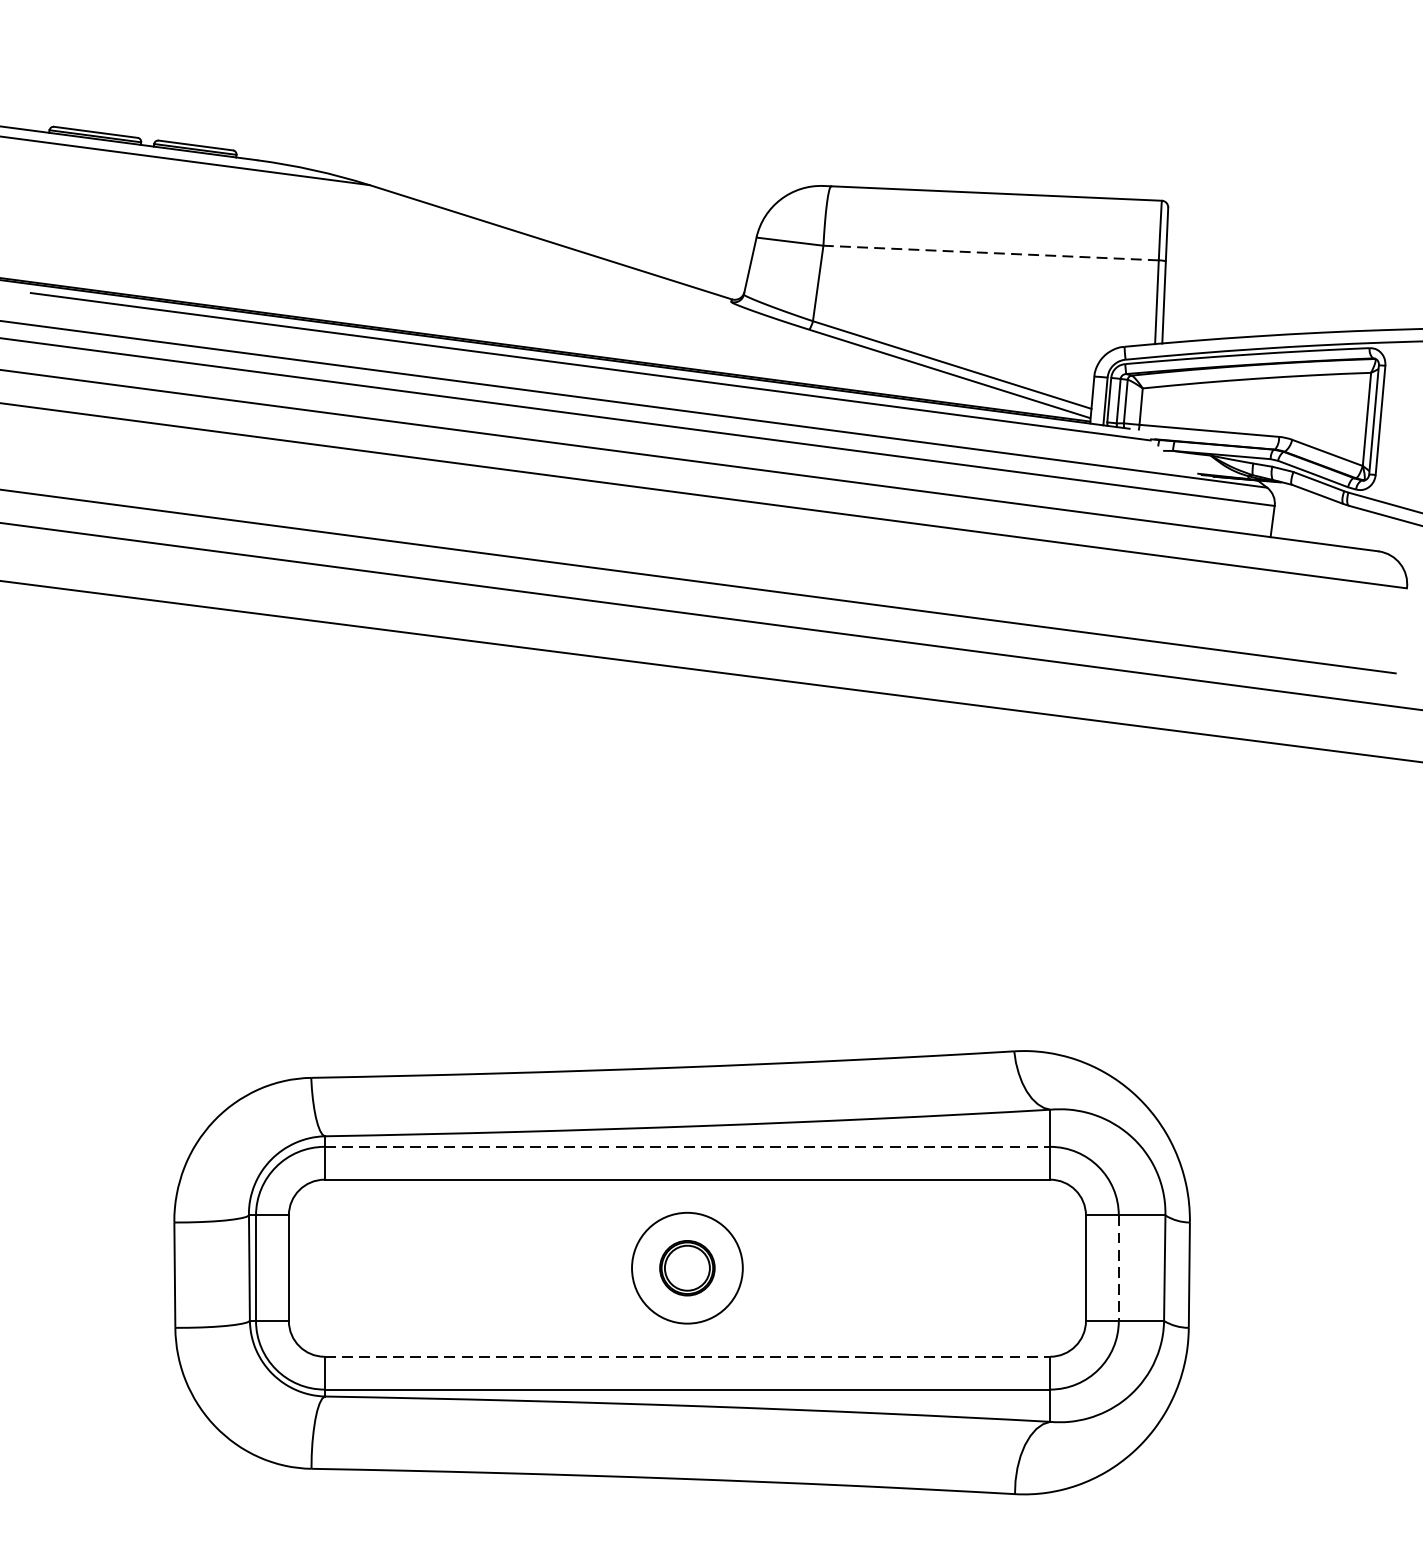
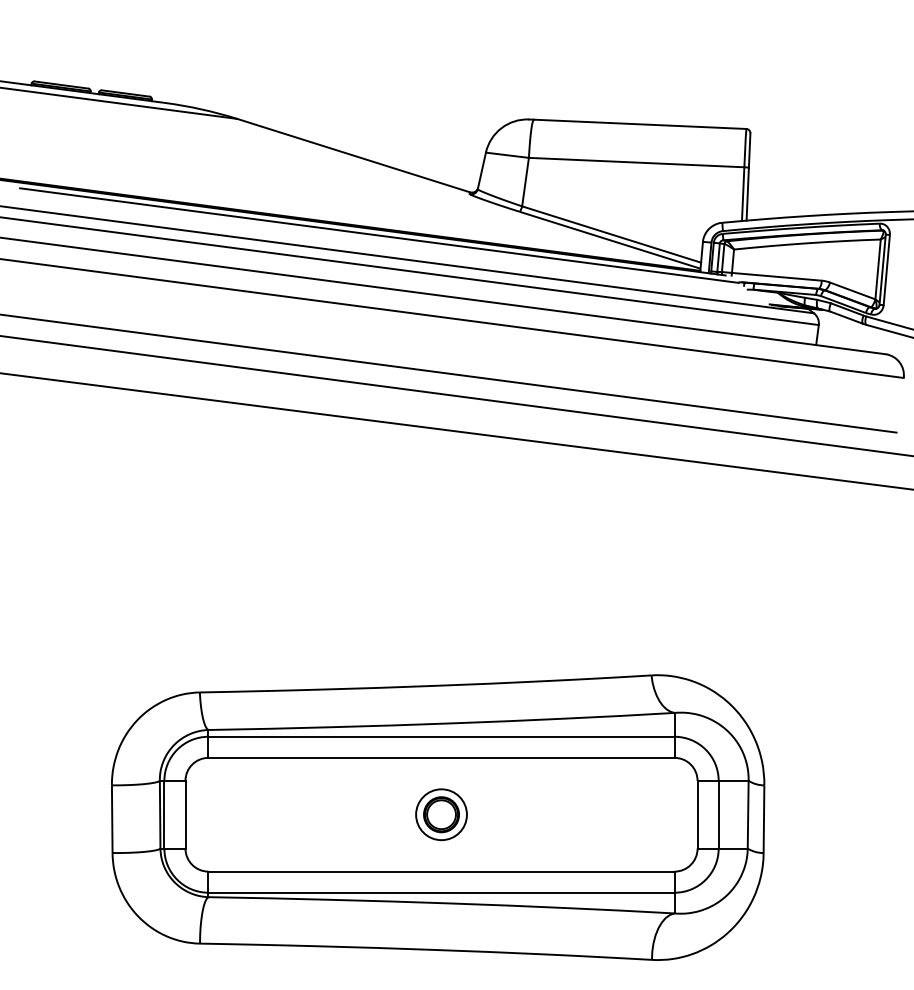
line: (990, 252) -> (636, 162), dashed -> solid
line: (688, 1146) -> (442, 736), dashed -> solid
circle: (687, 1267) -> (441, 814), size x0.71
line: (1118, 1267) -> (718, 814), dashed -> solid
line: (688, 1356) -> (442, 871), dashed -> solid

